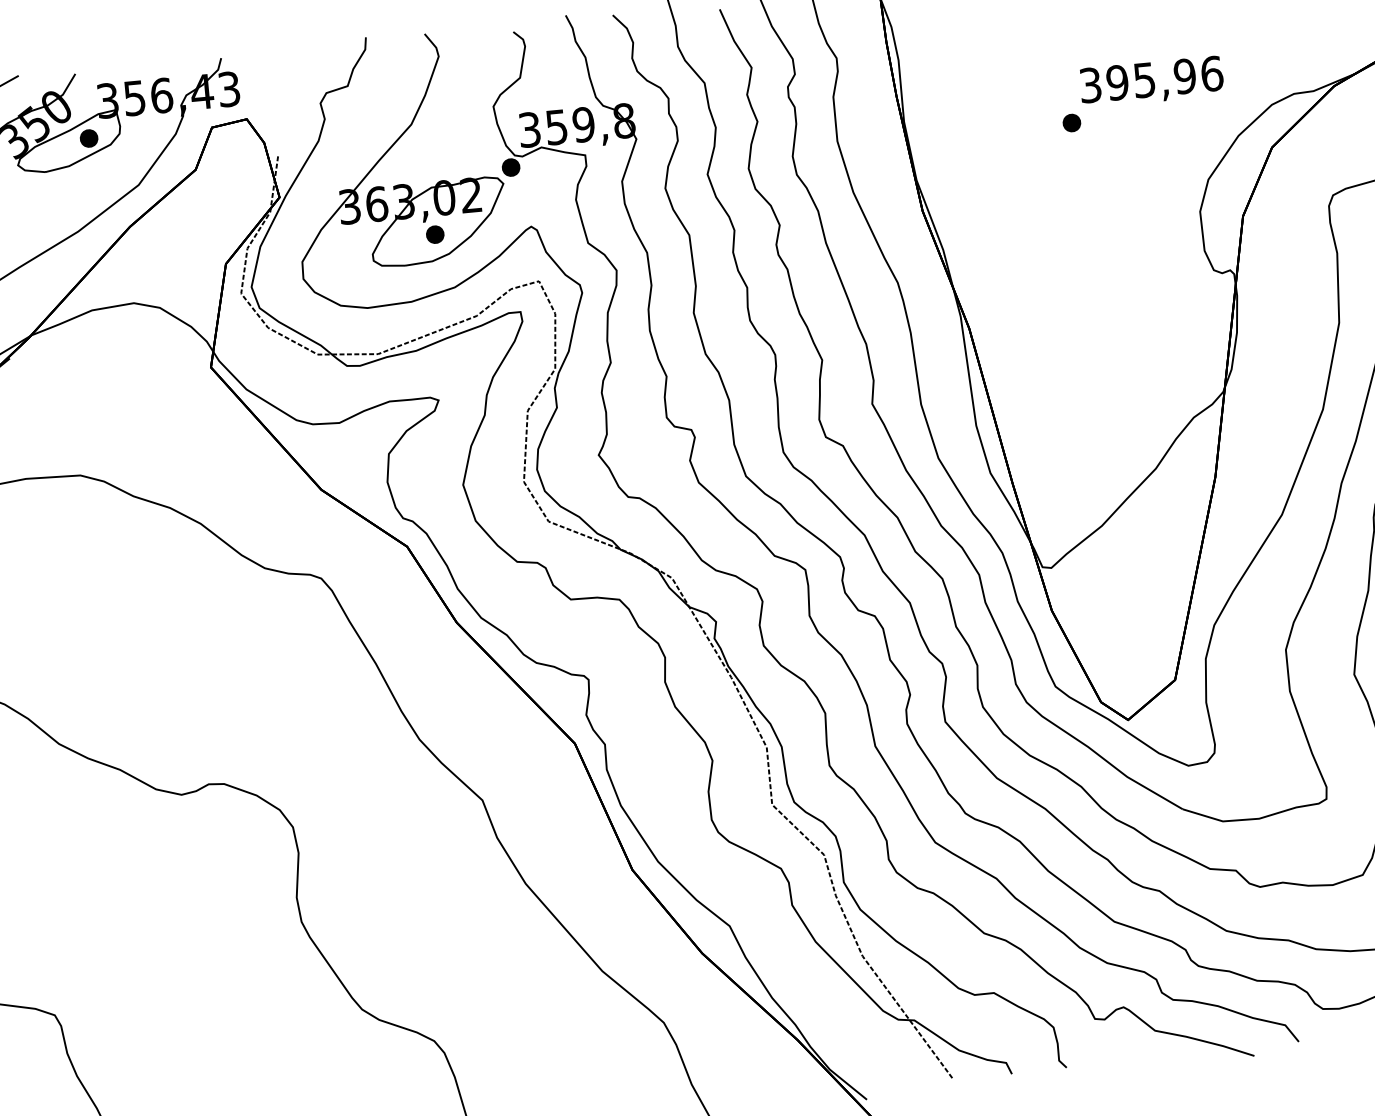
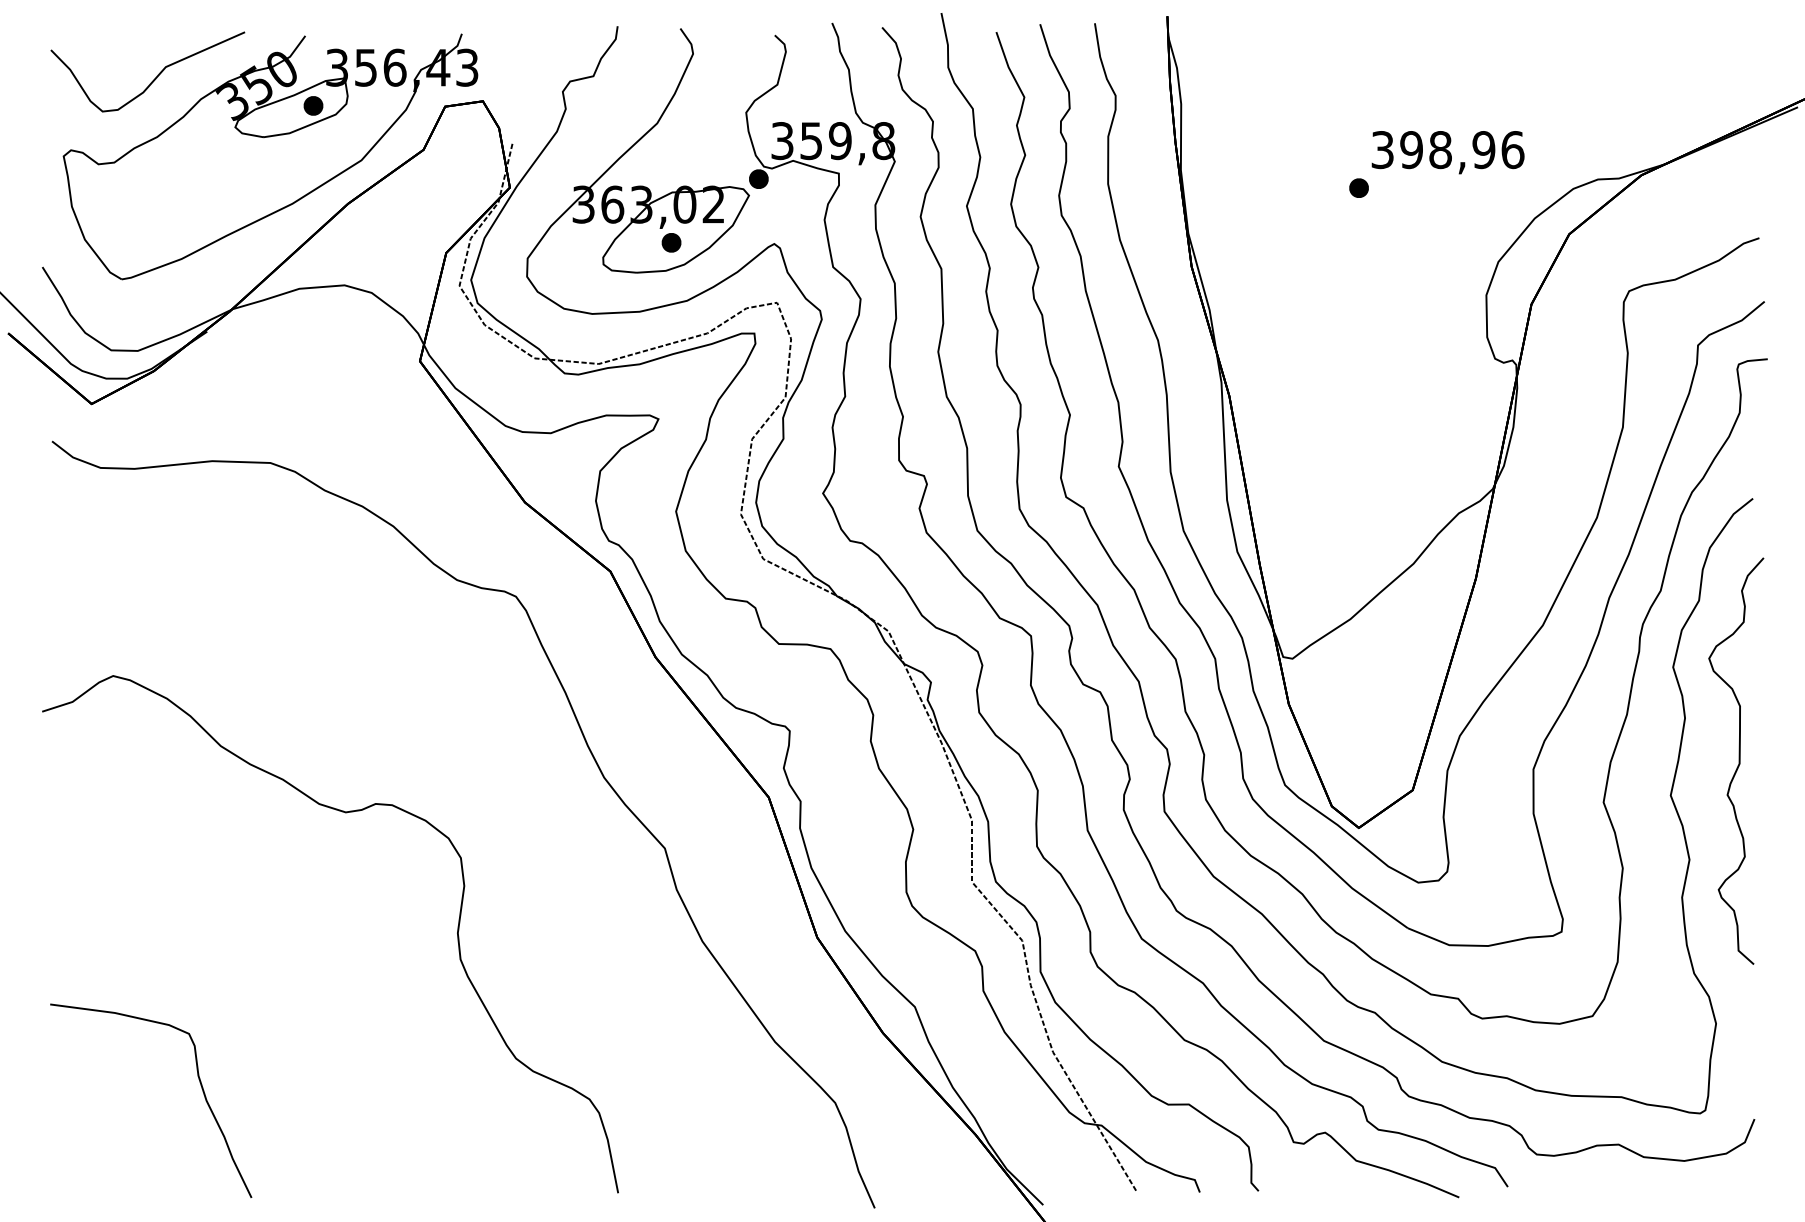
text: (1144, 80) -> (1440, 150), 395,96 -> 398,96

